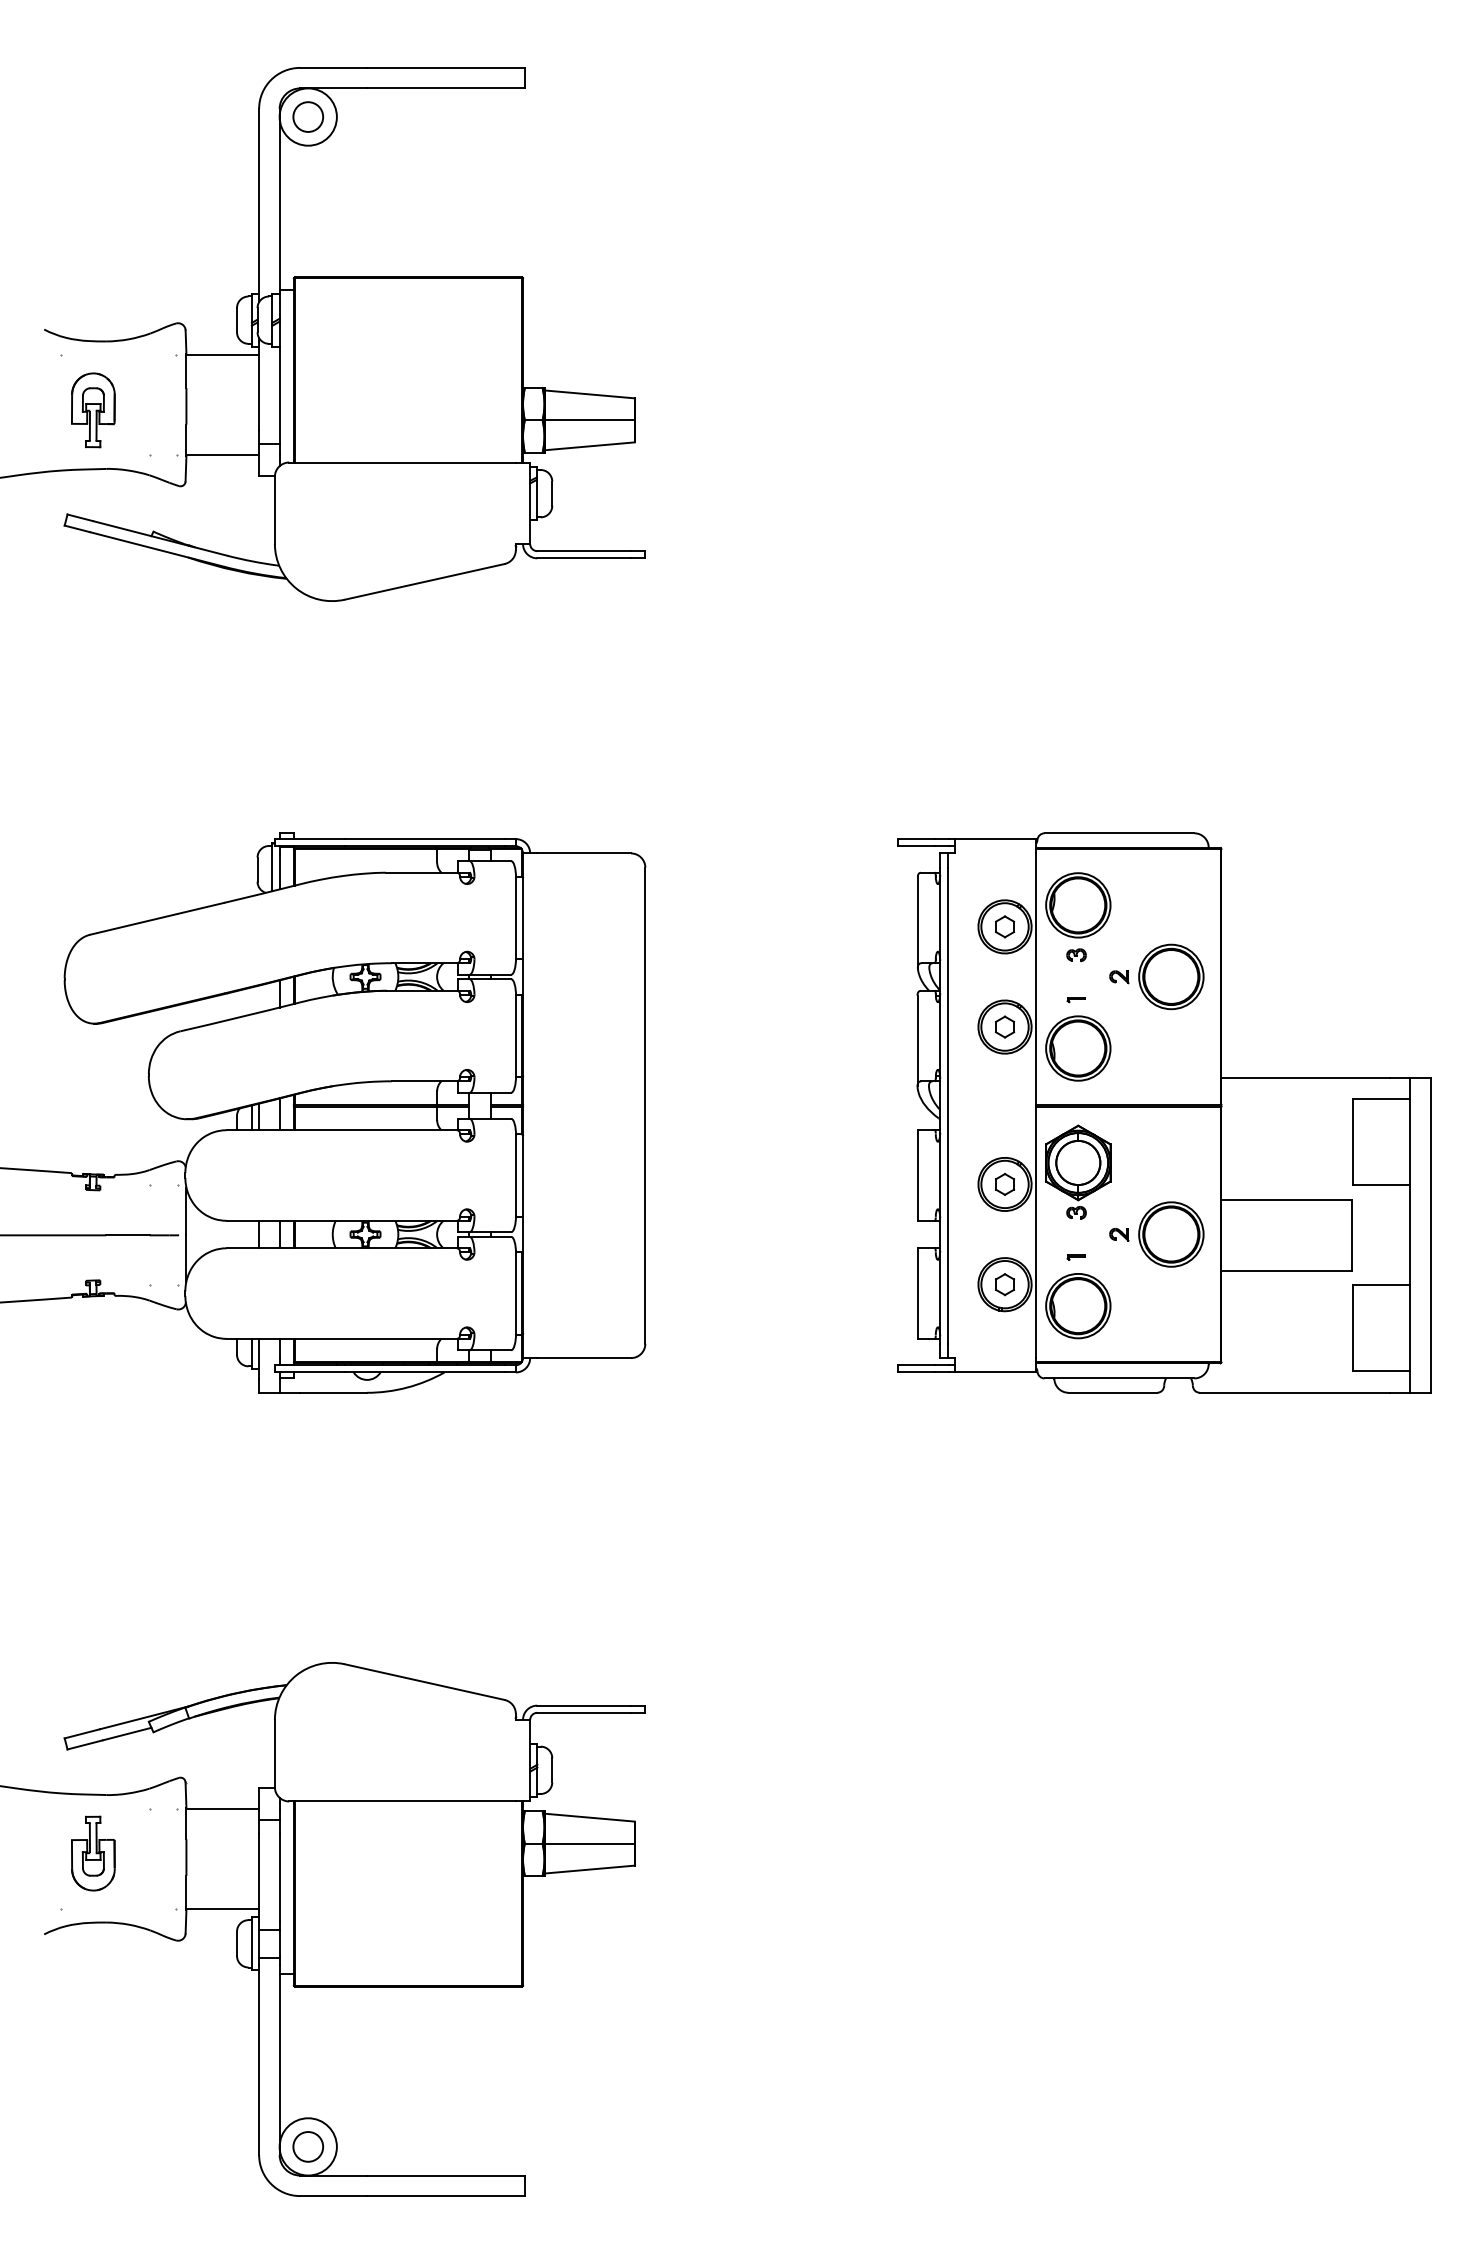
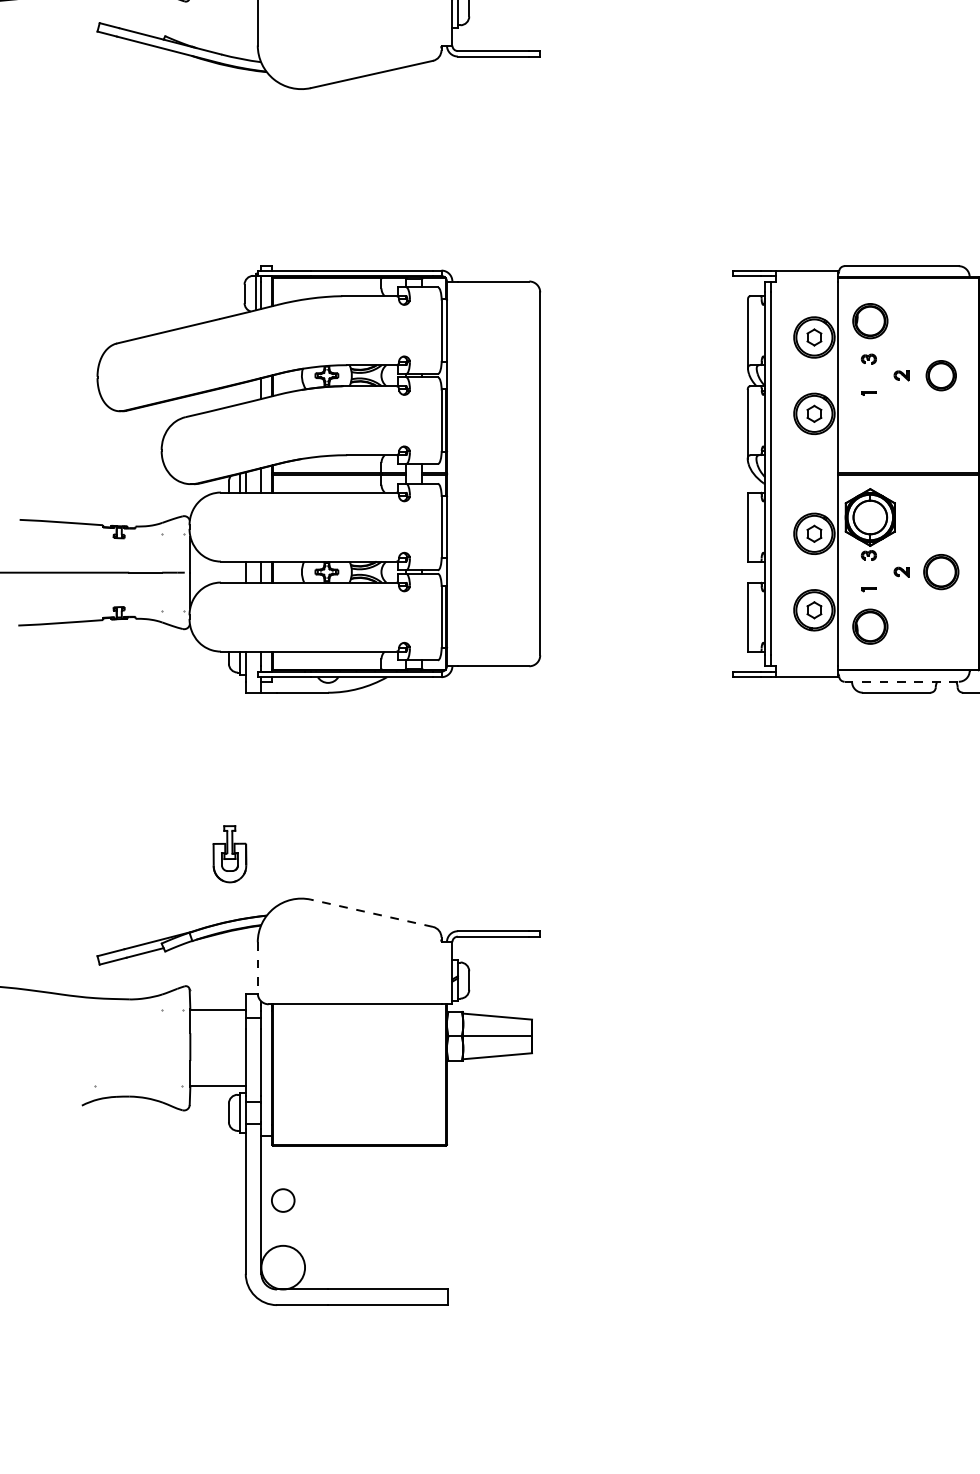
part: (1078, 905) -> (870, 321), size x0.7
part: (1171, 976) -> (941, 375), size x0.6
part: (1078, 1048) -> (870, 430), removed
part: (1171, 1234) -> (941, 572), size x0.7
part: (1078, 1306) -> (870, 626), size x0.7
line: (1119, 1378) -> (901, 681), solid -> dashed
line: (424, 1682) -> (371, 913), solid -> dashed
line: (274, 1753) -> (257, 967), solid -> dashed
part: (93, 1853) -> (230, 854), moved
circle: (308, 2146) -> (283, 1200), moved

